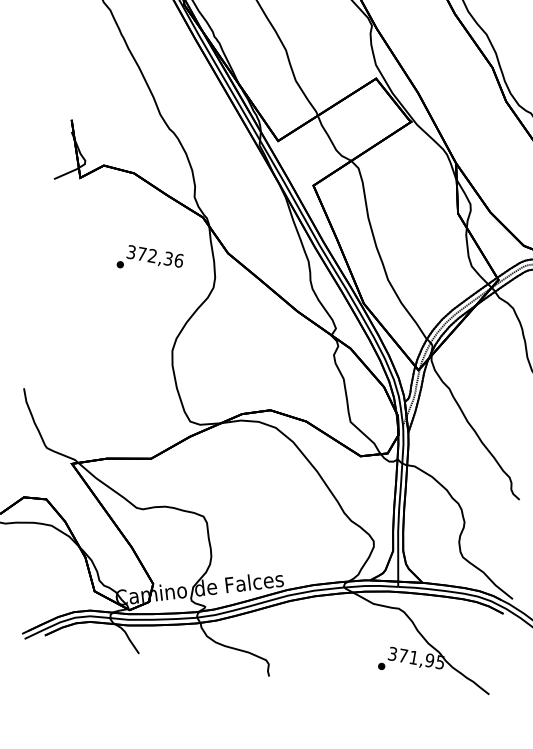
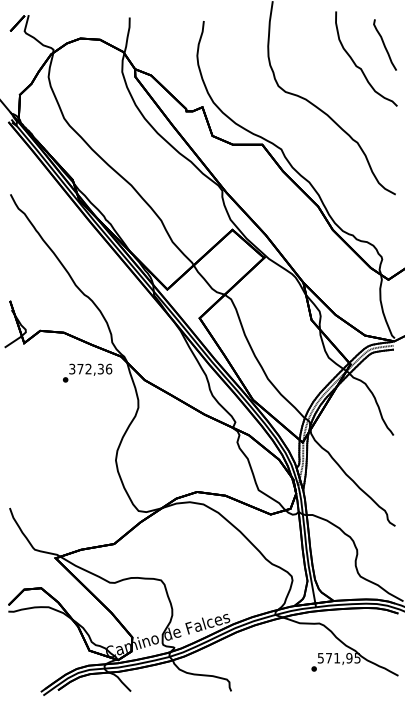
text: (150, 260) -> (87, 372), moved
text: (392, 652) -> (320, 657), 371,95 -> 571,95

